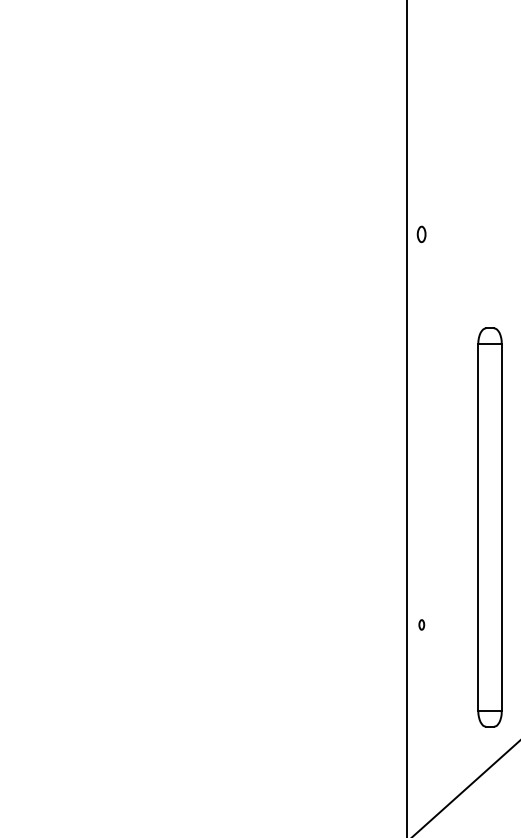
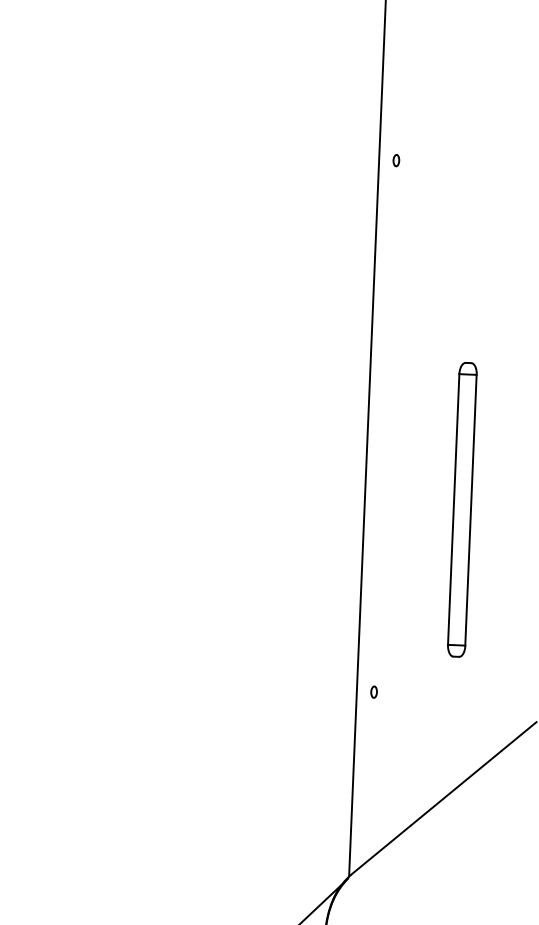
part: (421, 233) -> (396, 159), size x0.62
part: (489, 527) -> (461, 509), size x0.62
part: (421, 624) -> (373, 691), moved

